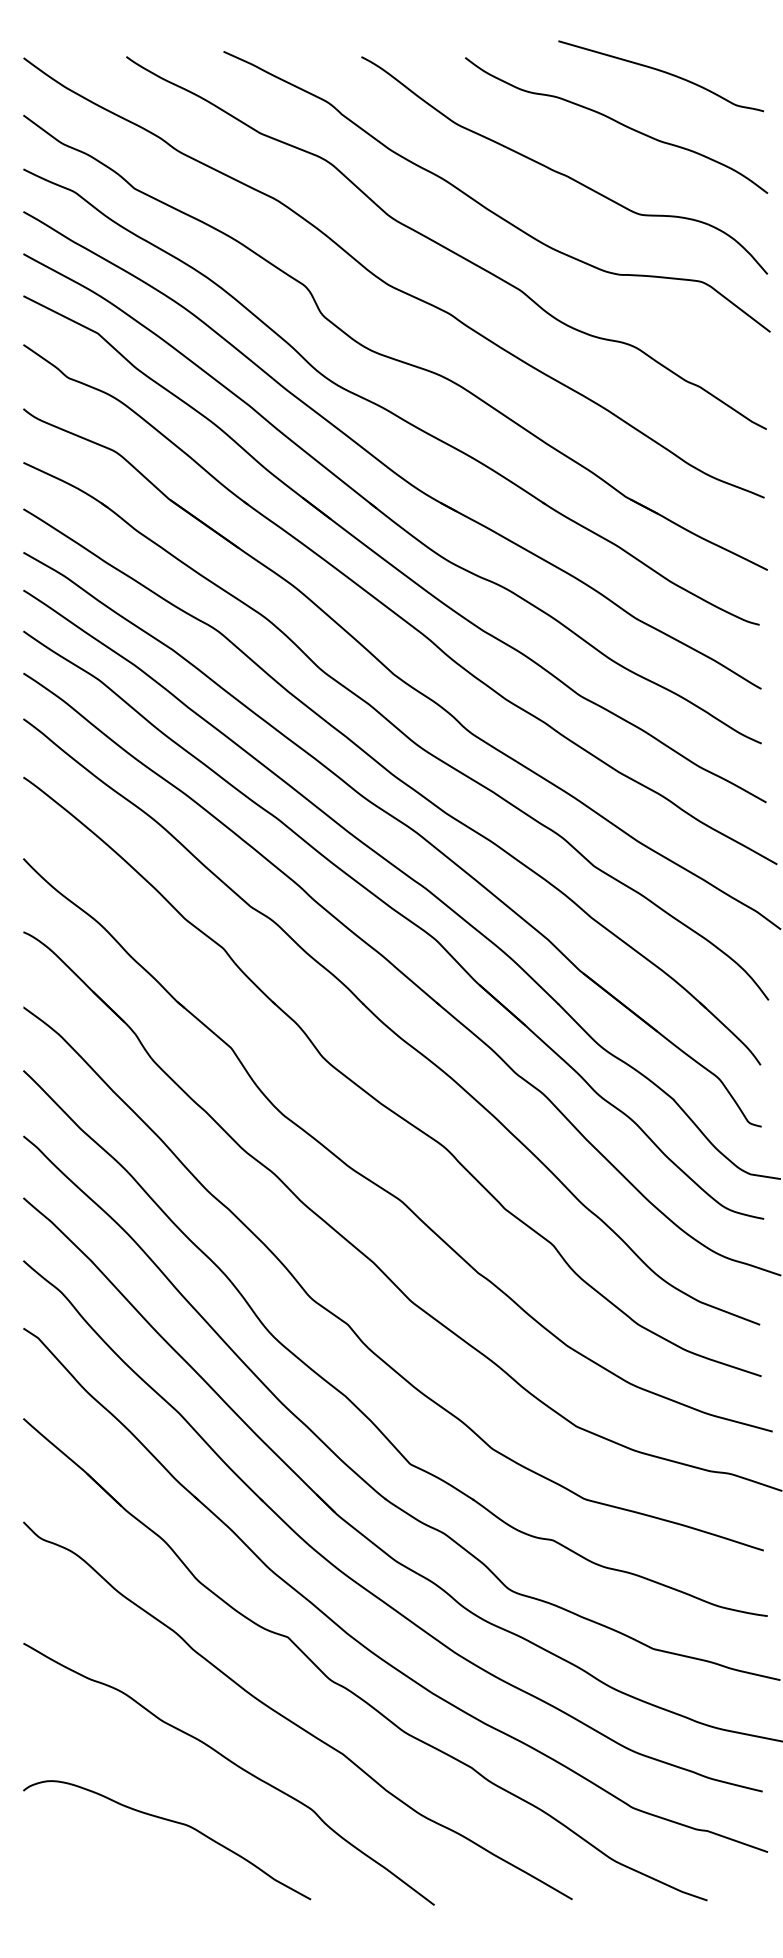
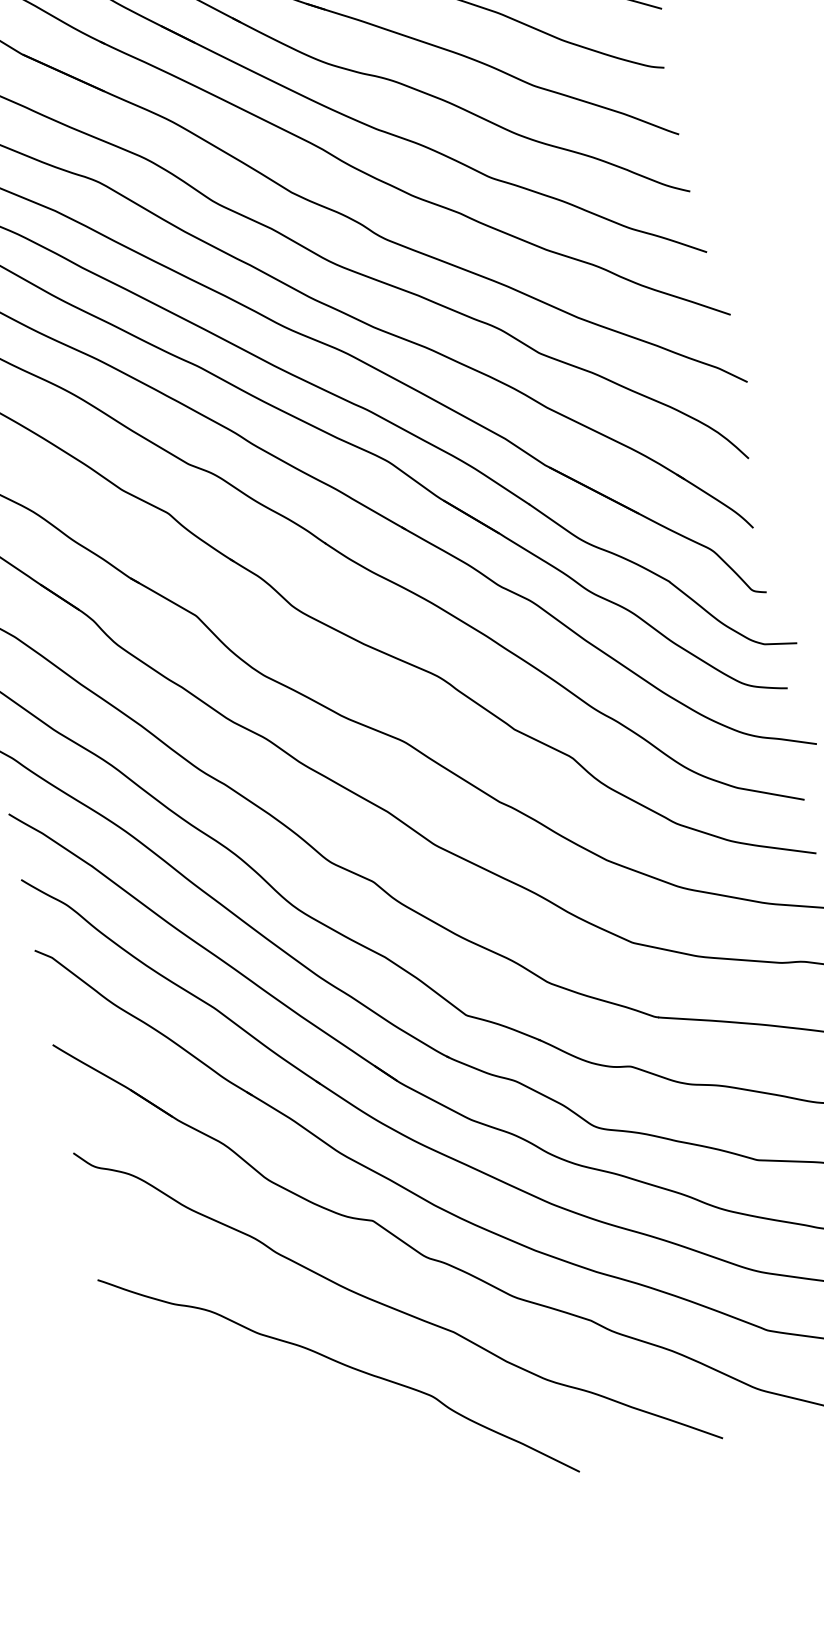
curve: (172, 1822) -> (289, 1437), removed

